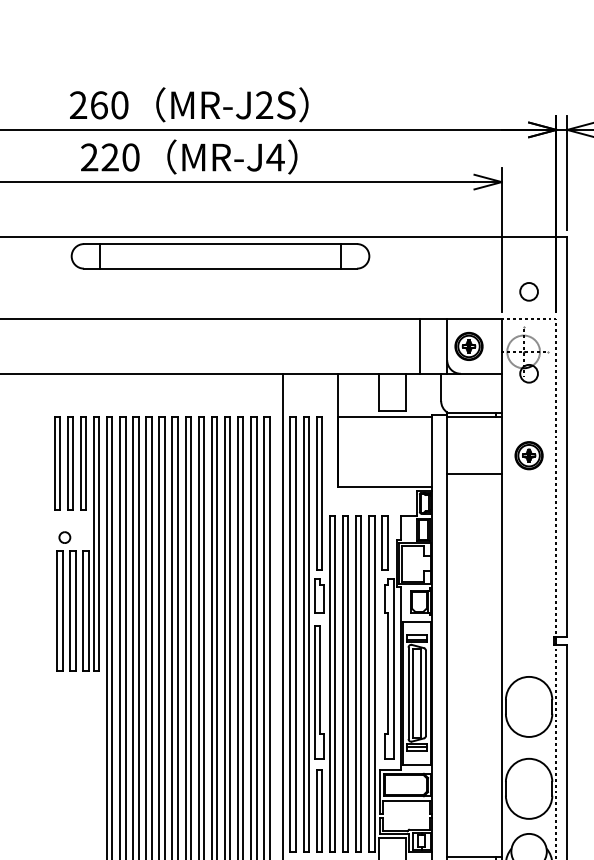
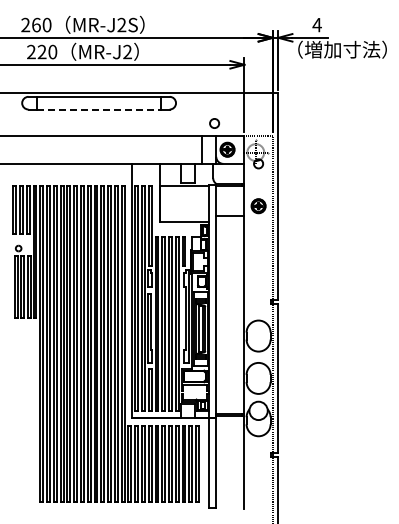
text: (275, 156) -> (127, 51), MR-J4 -> MR-J2
line: (221, 268) -> (99, 109), solid -> dashed
circle: (528, 291) -> (214, 123), moved

